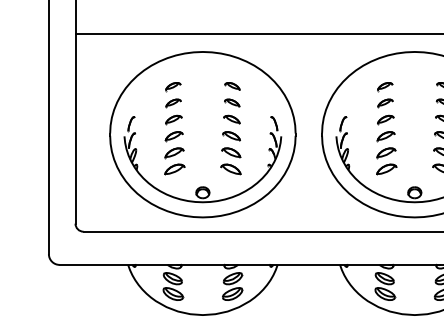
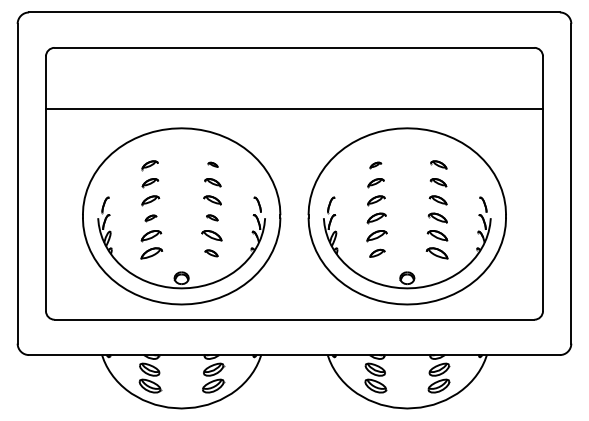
part: (231, 85) -> (212, 164), size x0.6
part: (384, 86) -> (375, 165), size x0.7
part: (231, 135) -> (212, 217), size x0.6
part: (173, 136) -> (150, 218), size x0.6
part: (230, 169) -> (211, 253), size x0.6
part: (386, 169) -> (377, 253), size x0.7

